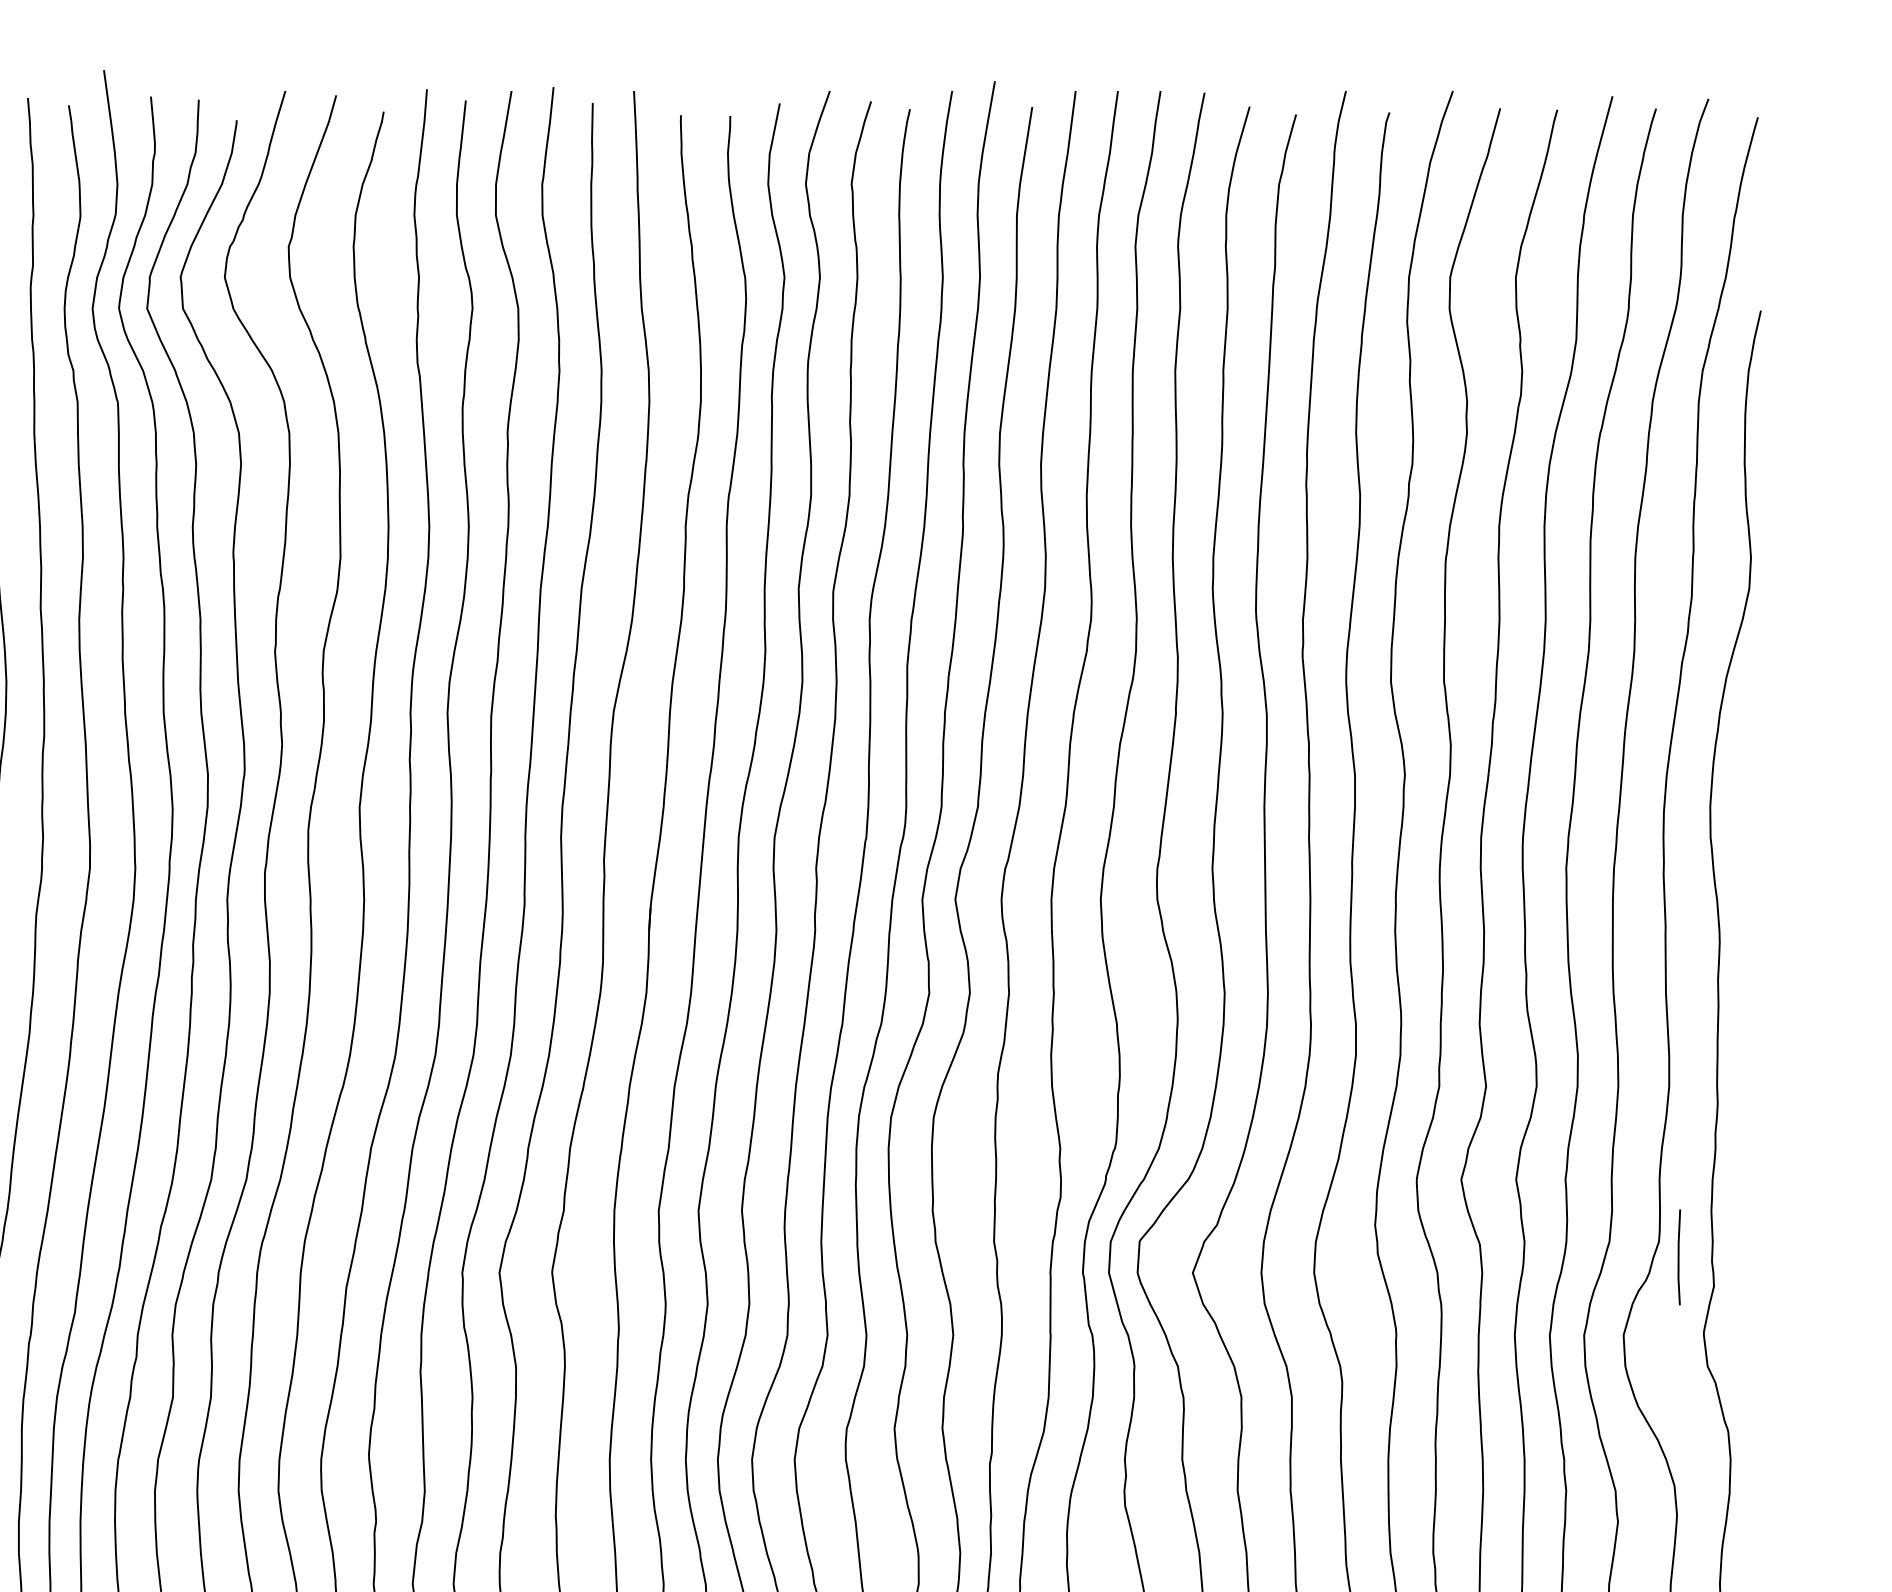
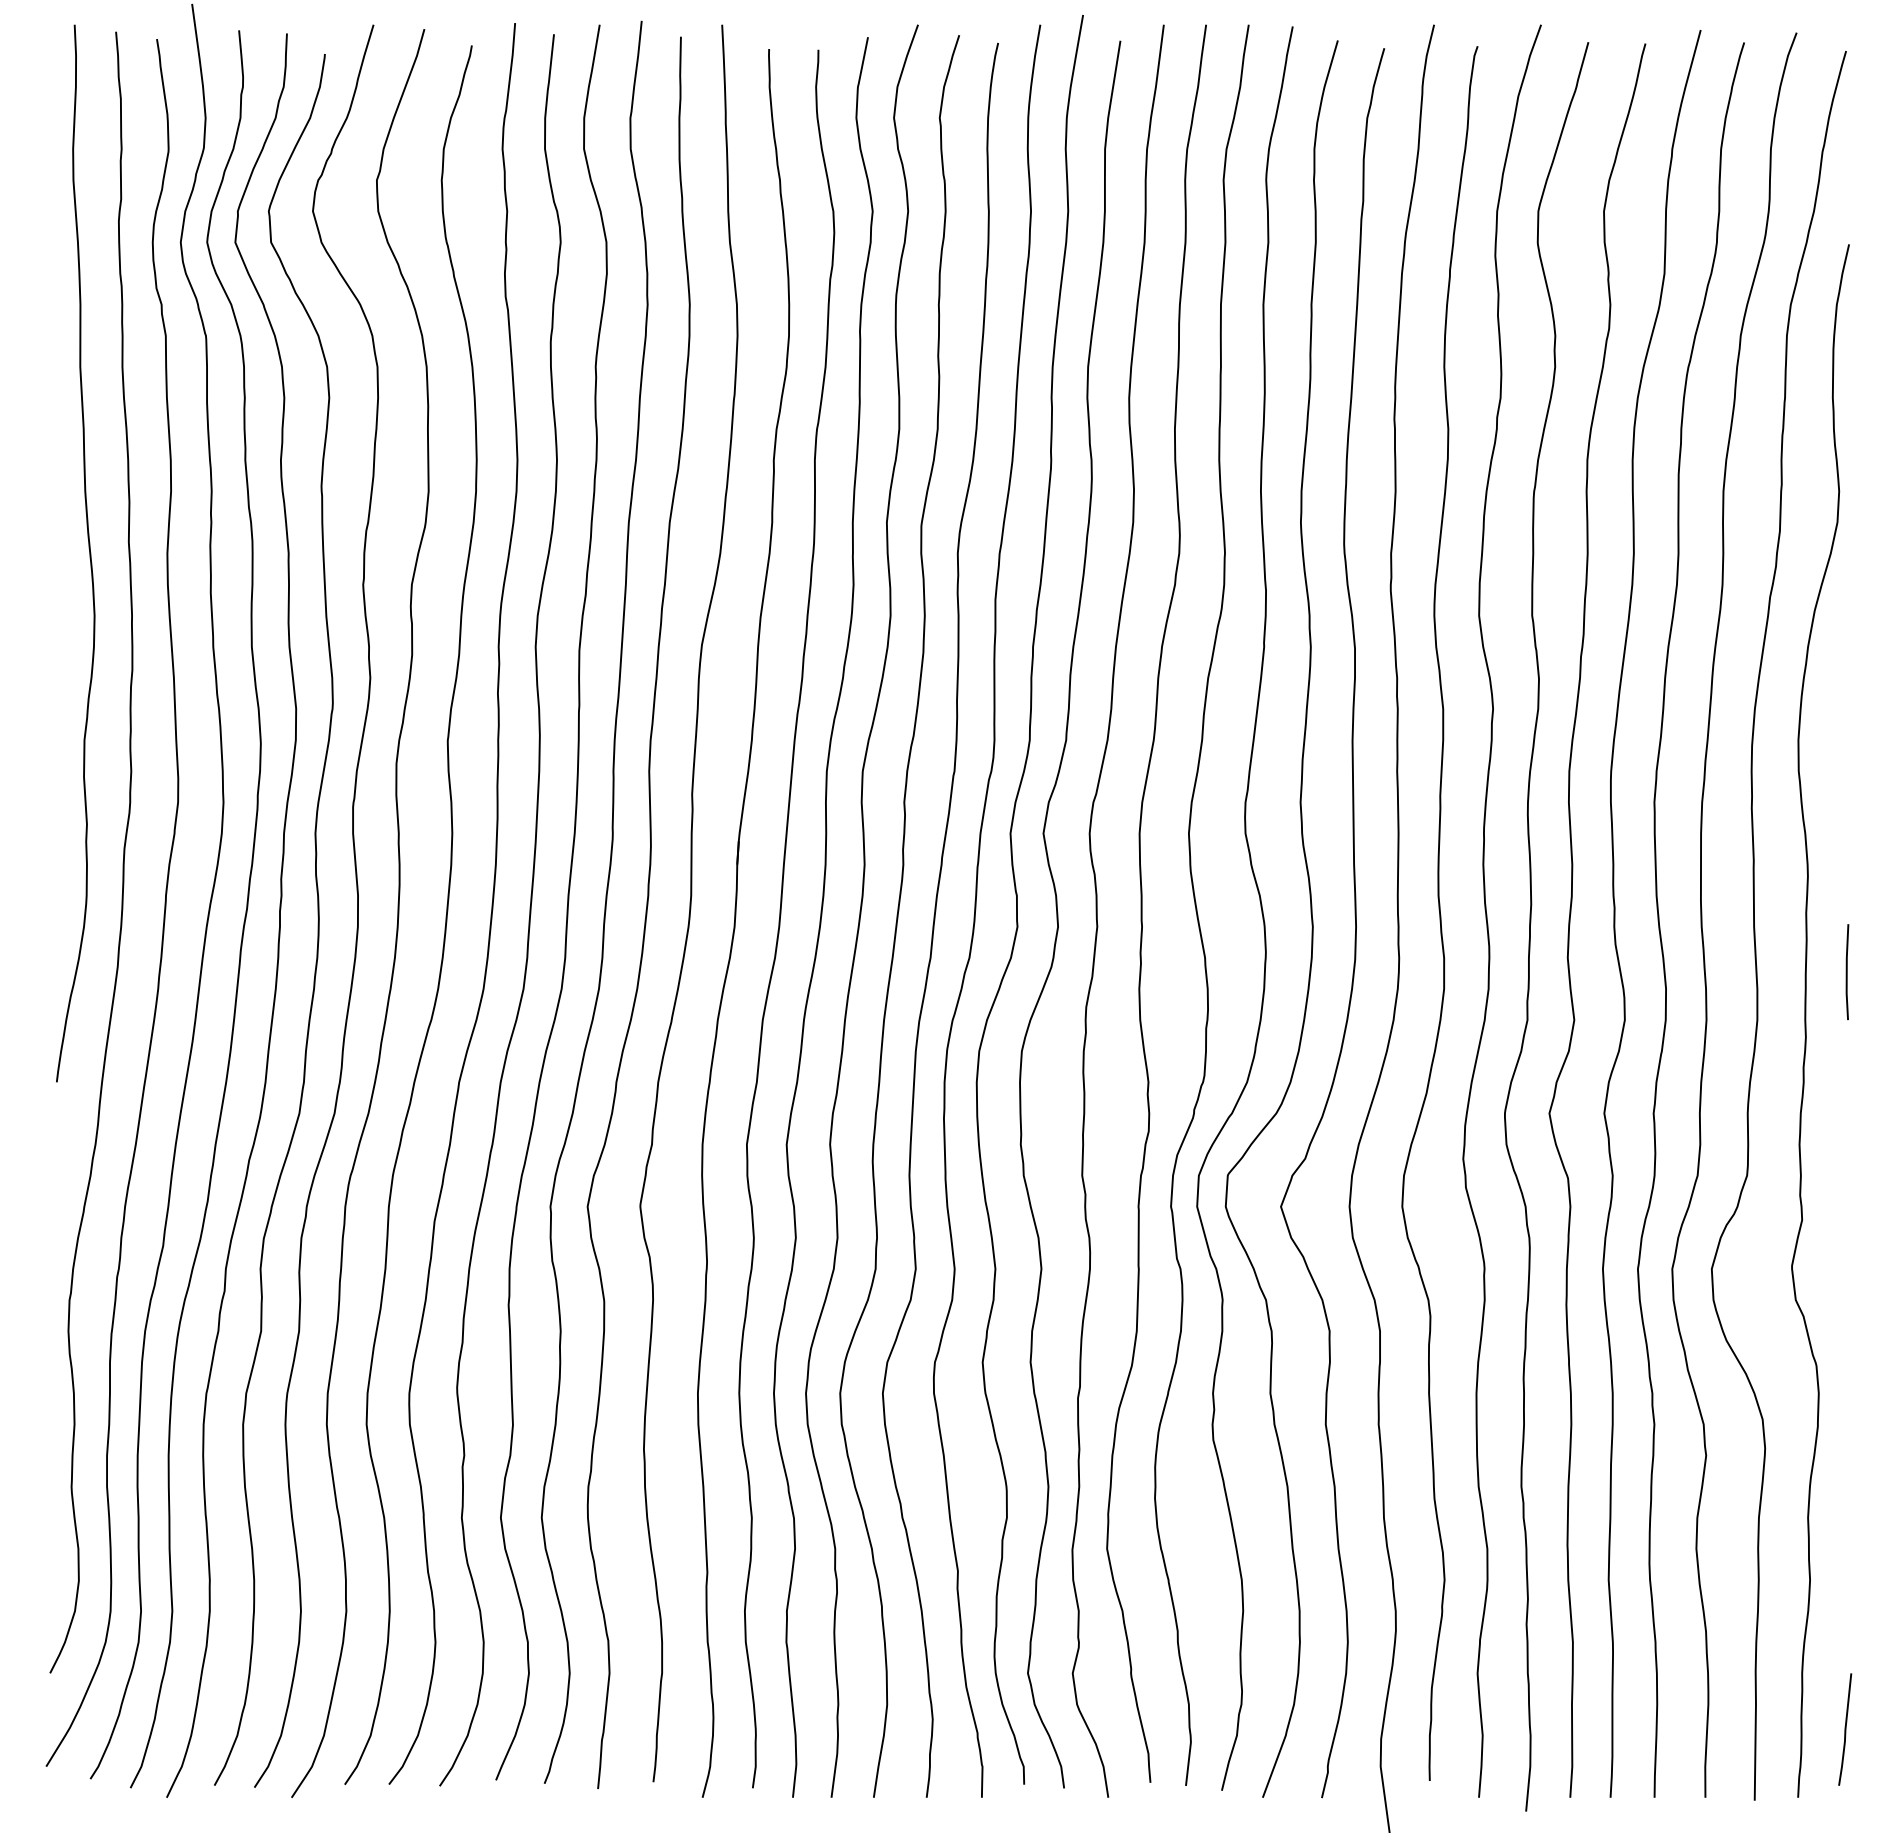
line: (1679, 1257) -> (1847, 972), moved

